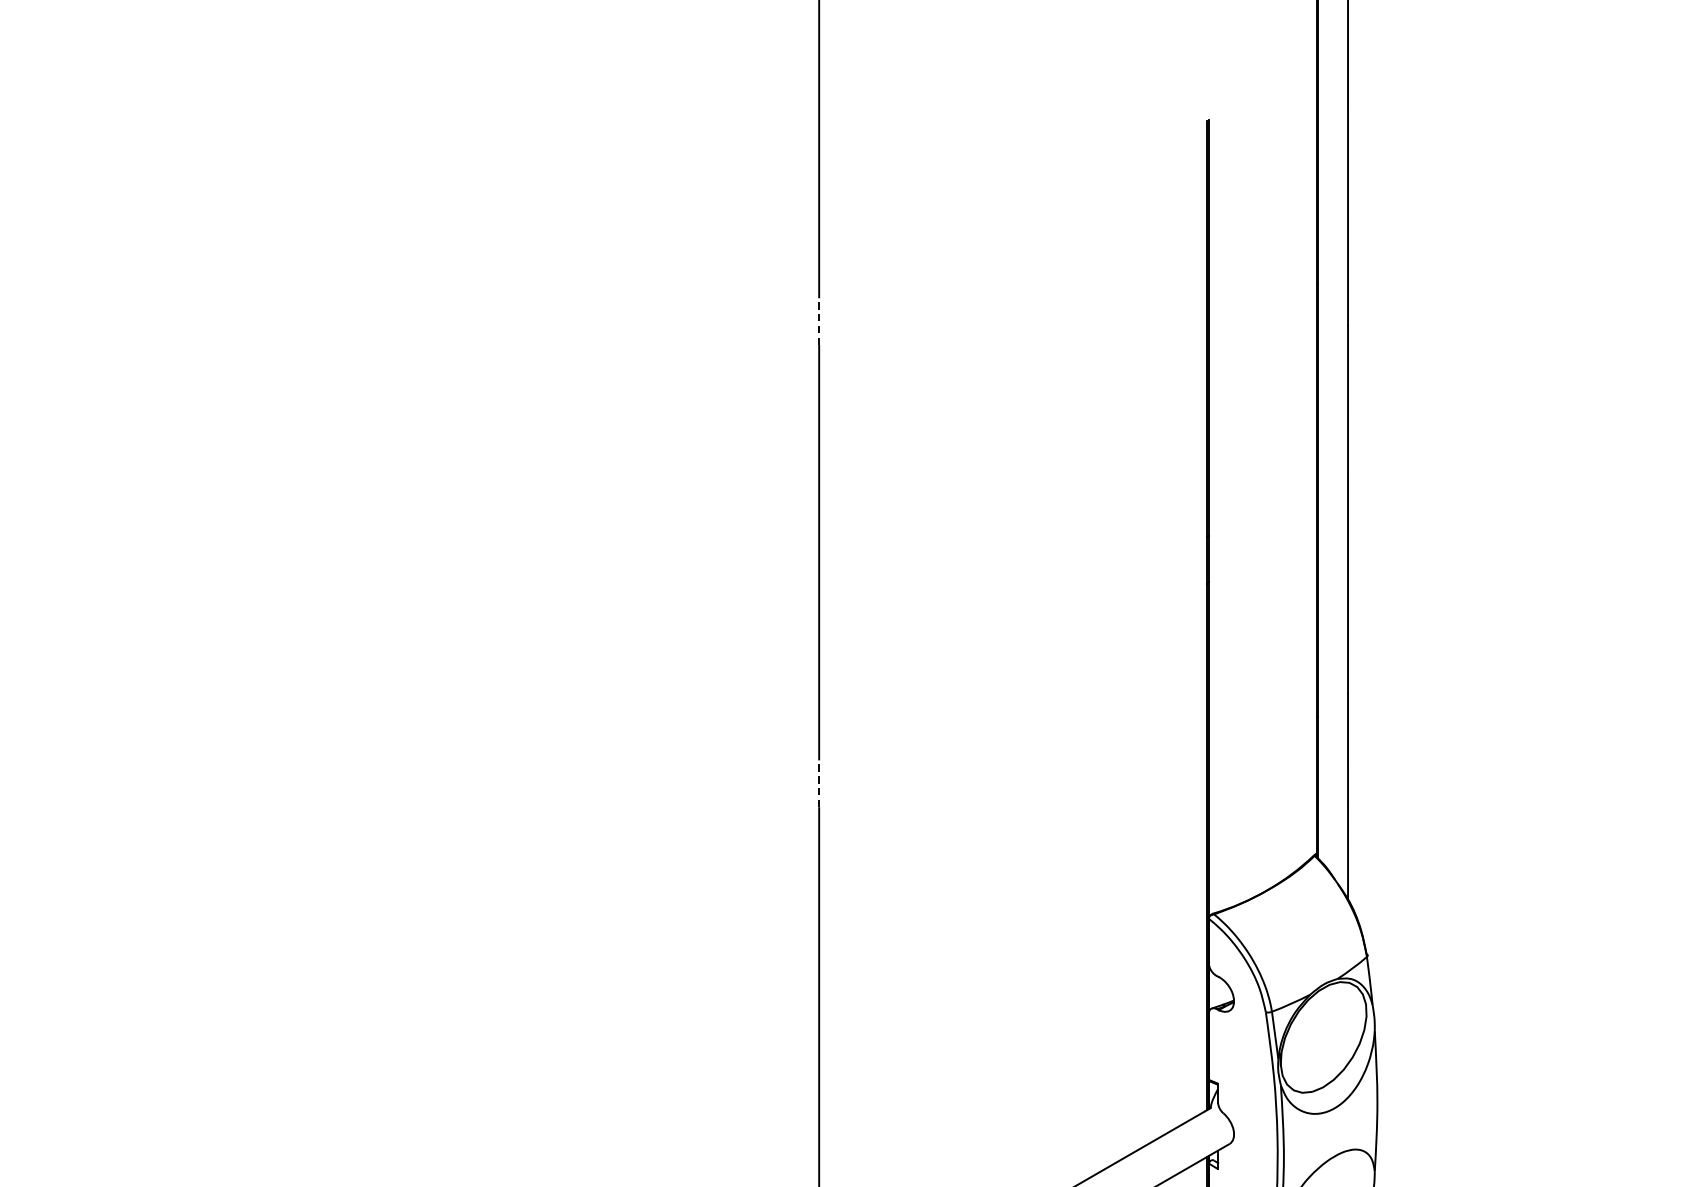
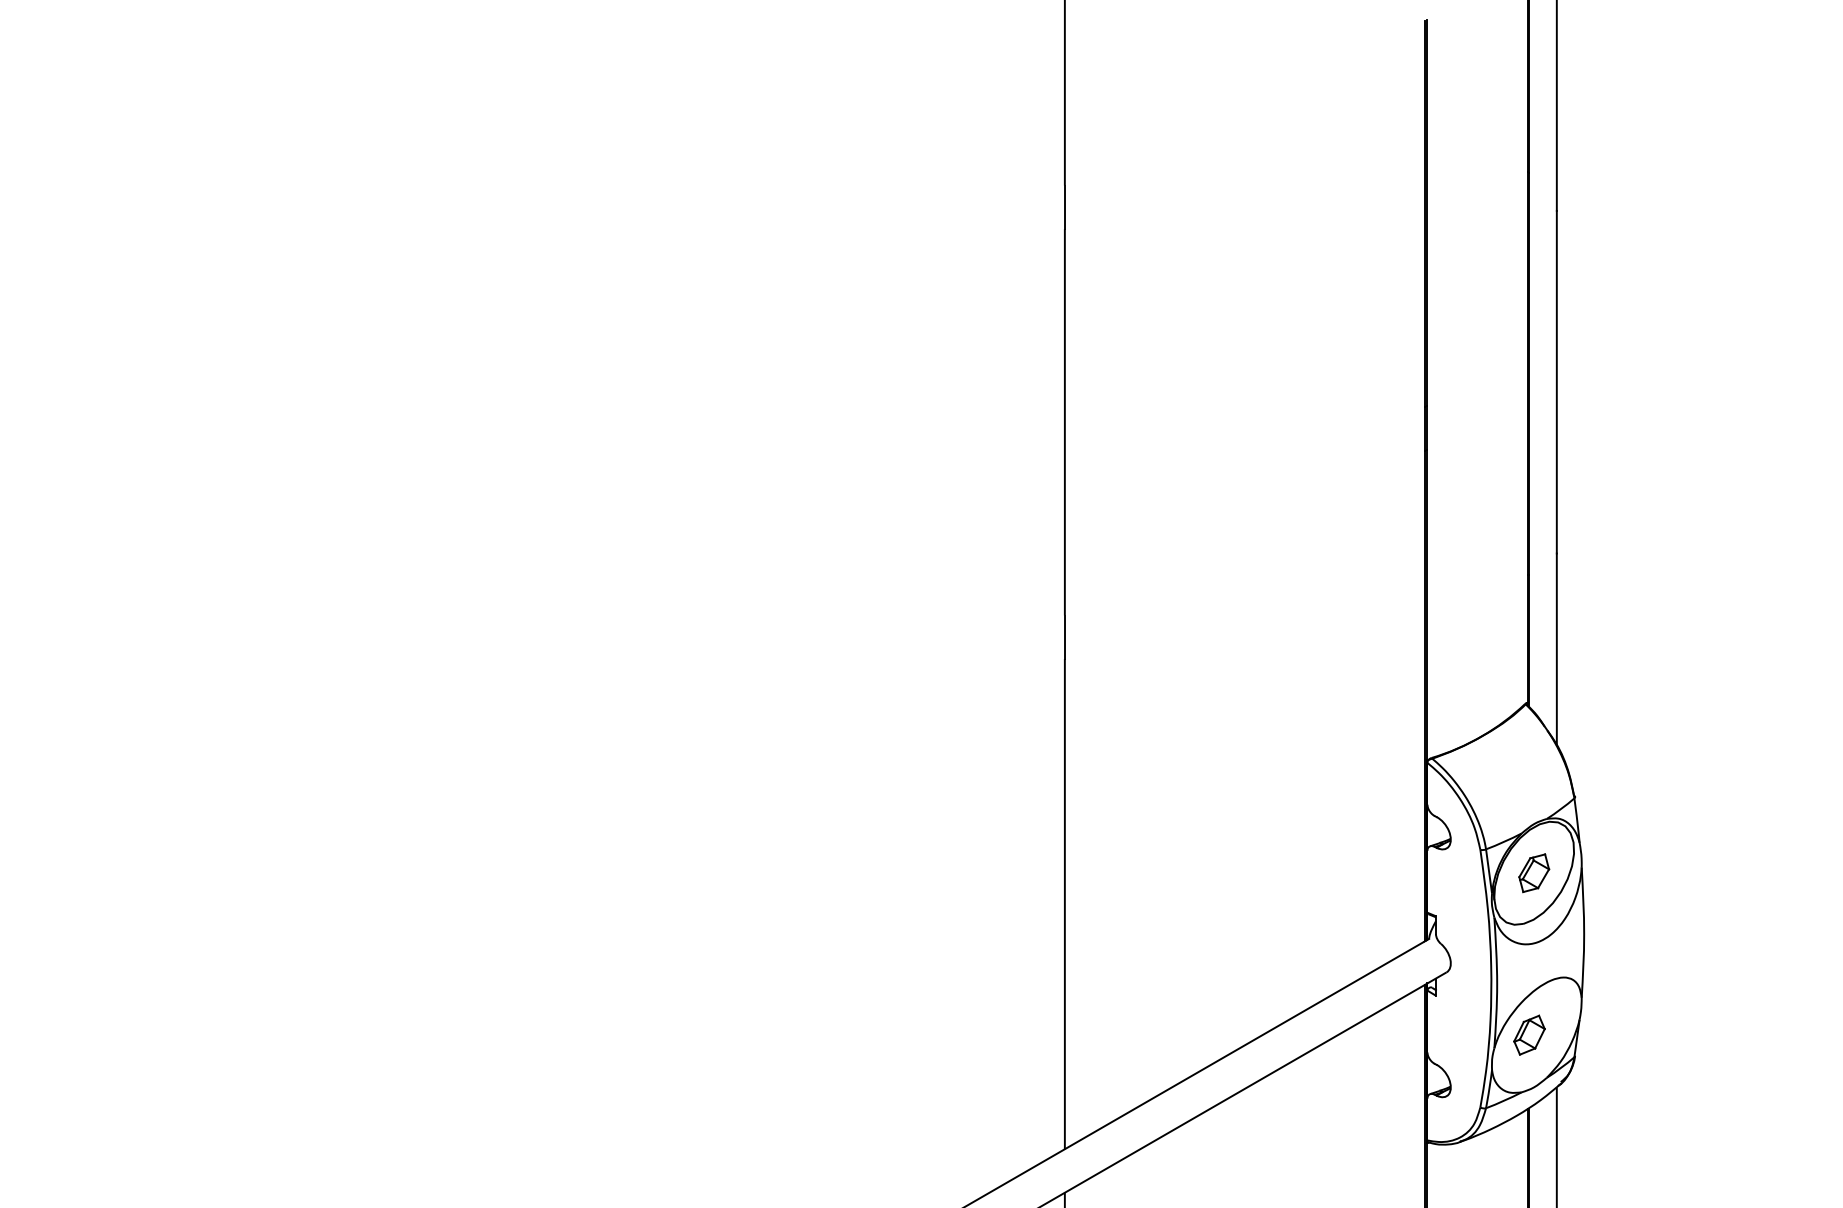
line: (818, 321) -> (1064, 207), dashed -> solid
line: (818, 784) -> (1064, 637), dashed -> solid
part: (1324, 1037) -> (1534, 873), added

